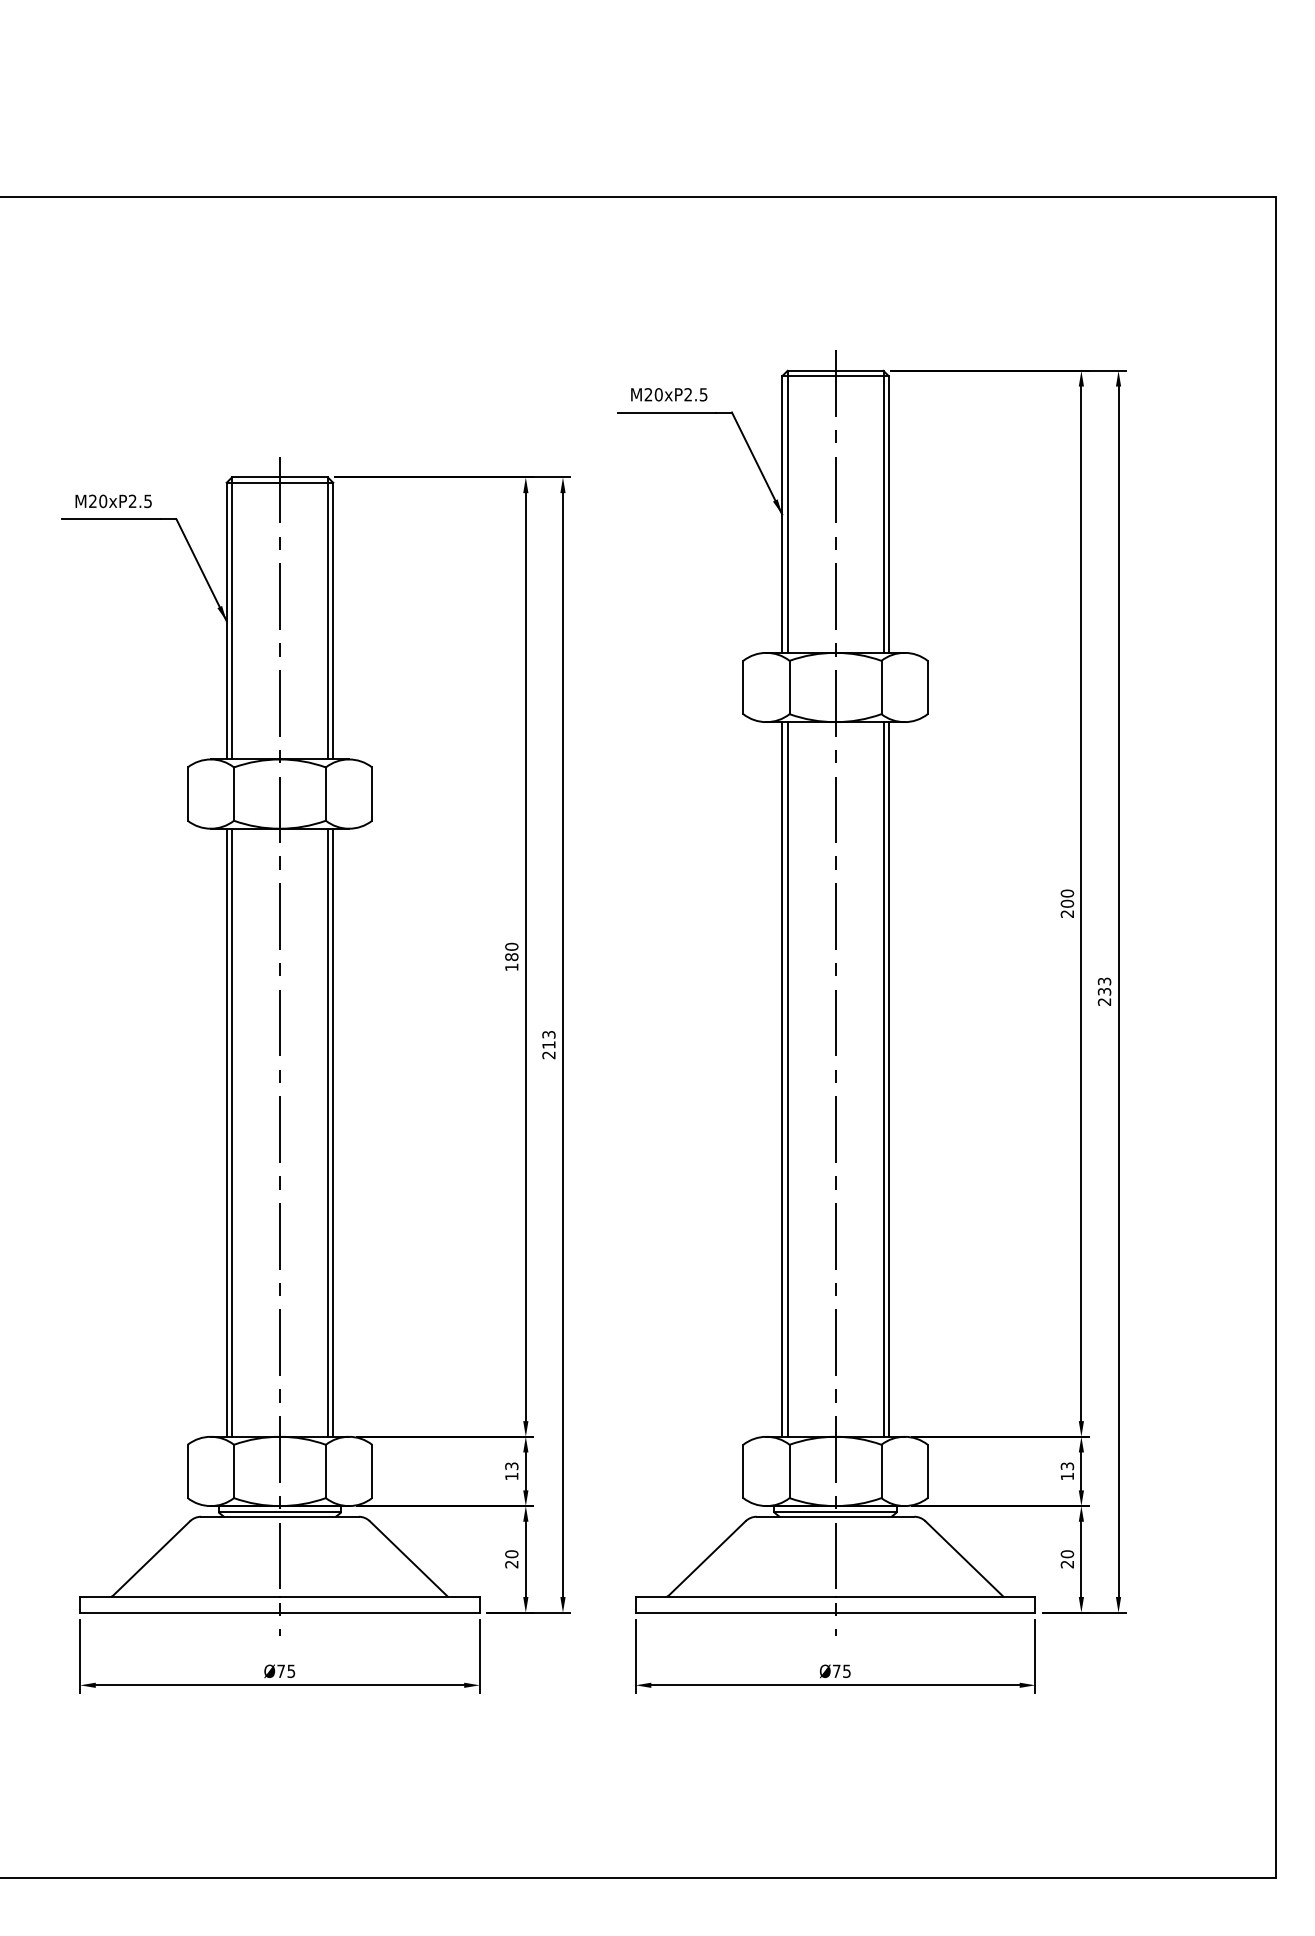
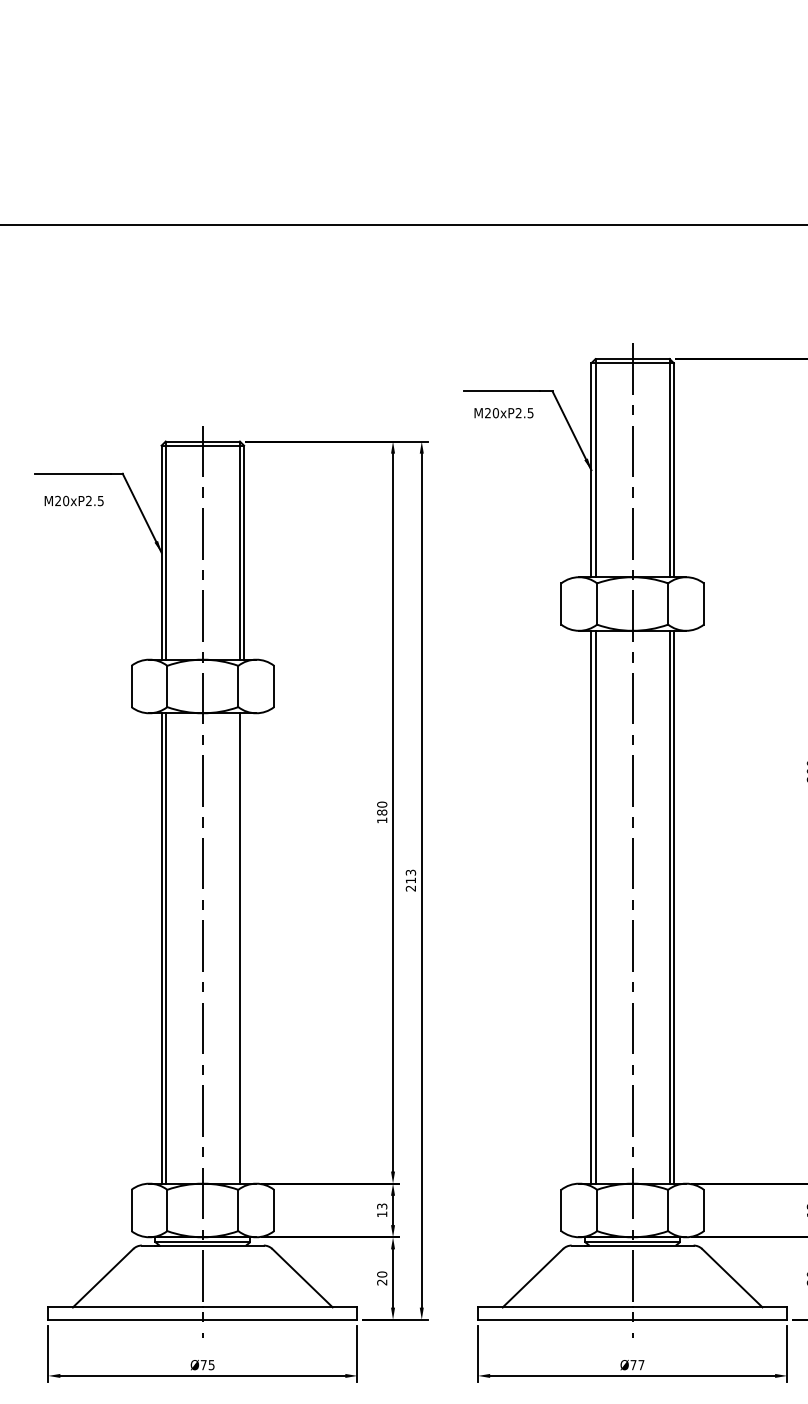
text: (669, 394) -> (504, 412), moved
text: (113, 501) -> (74, 501), moved
line: (333, 1132) -> (244, 948), removed
text: (846, 1671) -> (641, 1365), Ø75 -> Ø77

